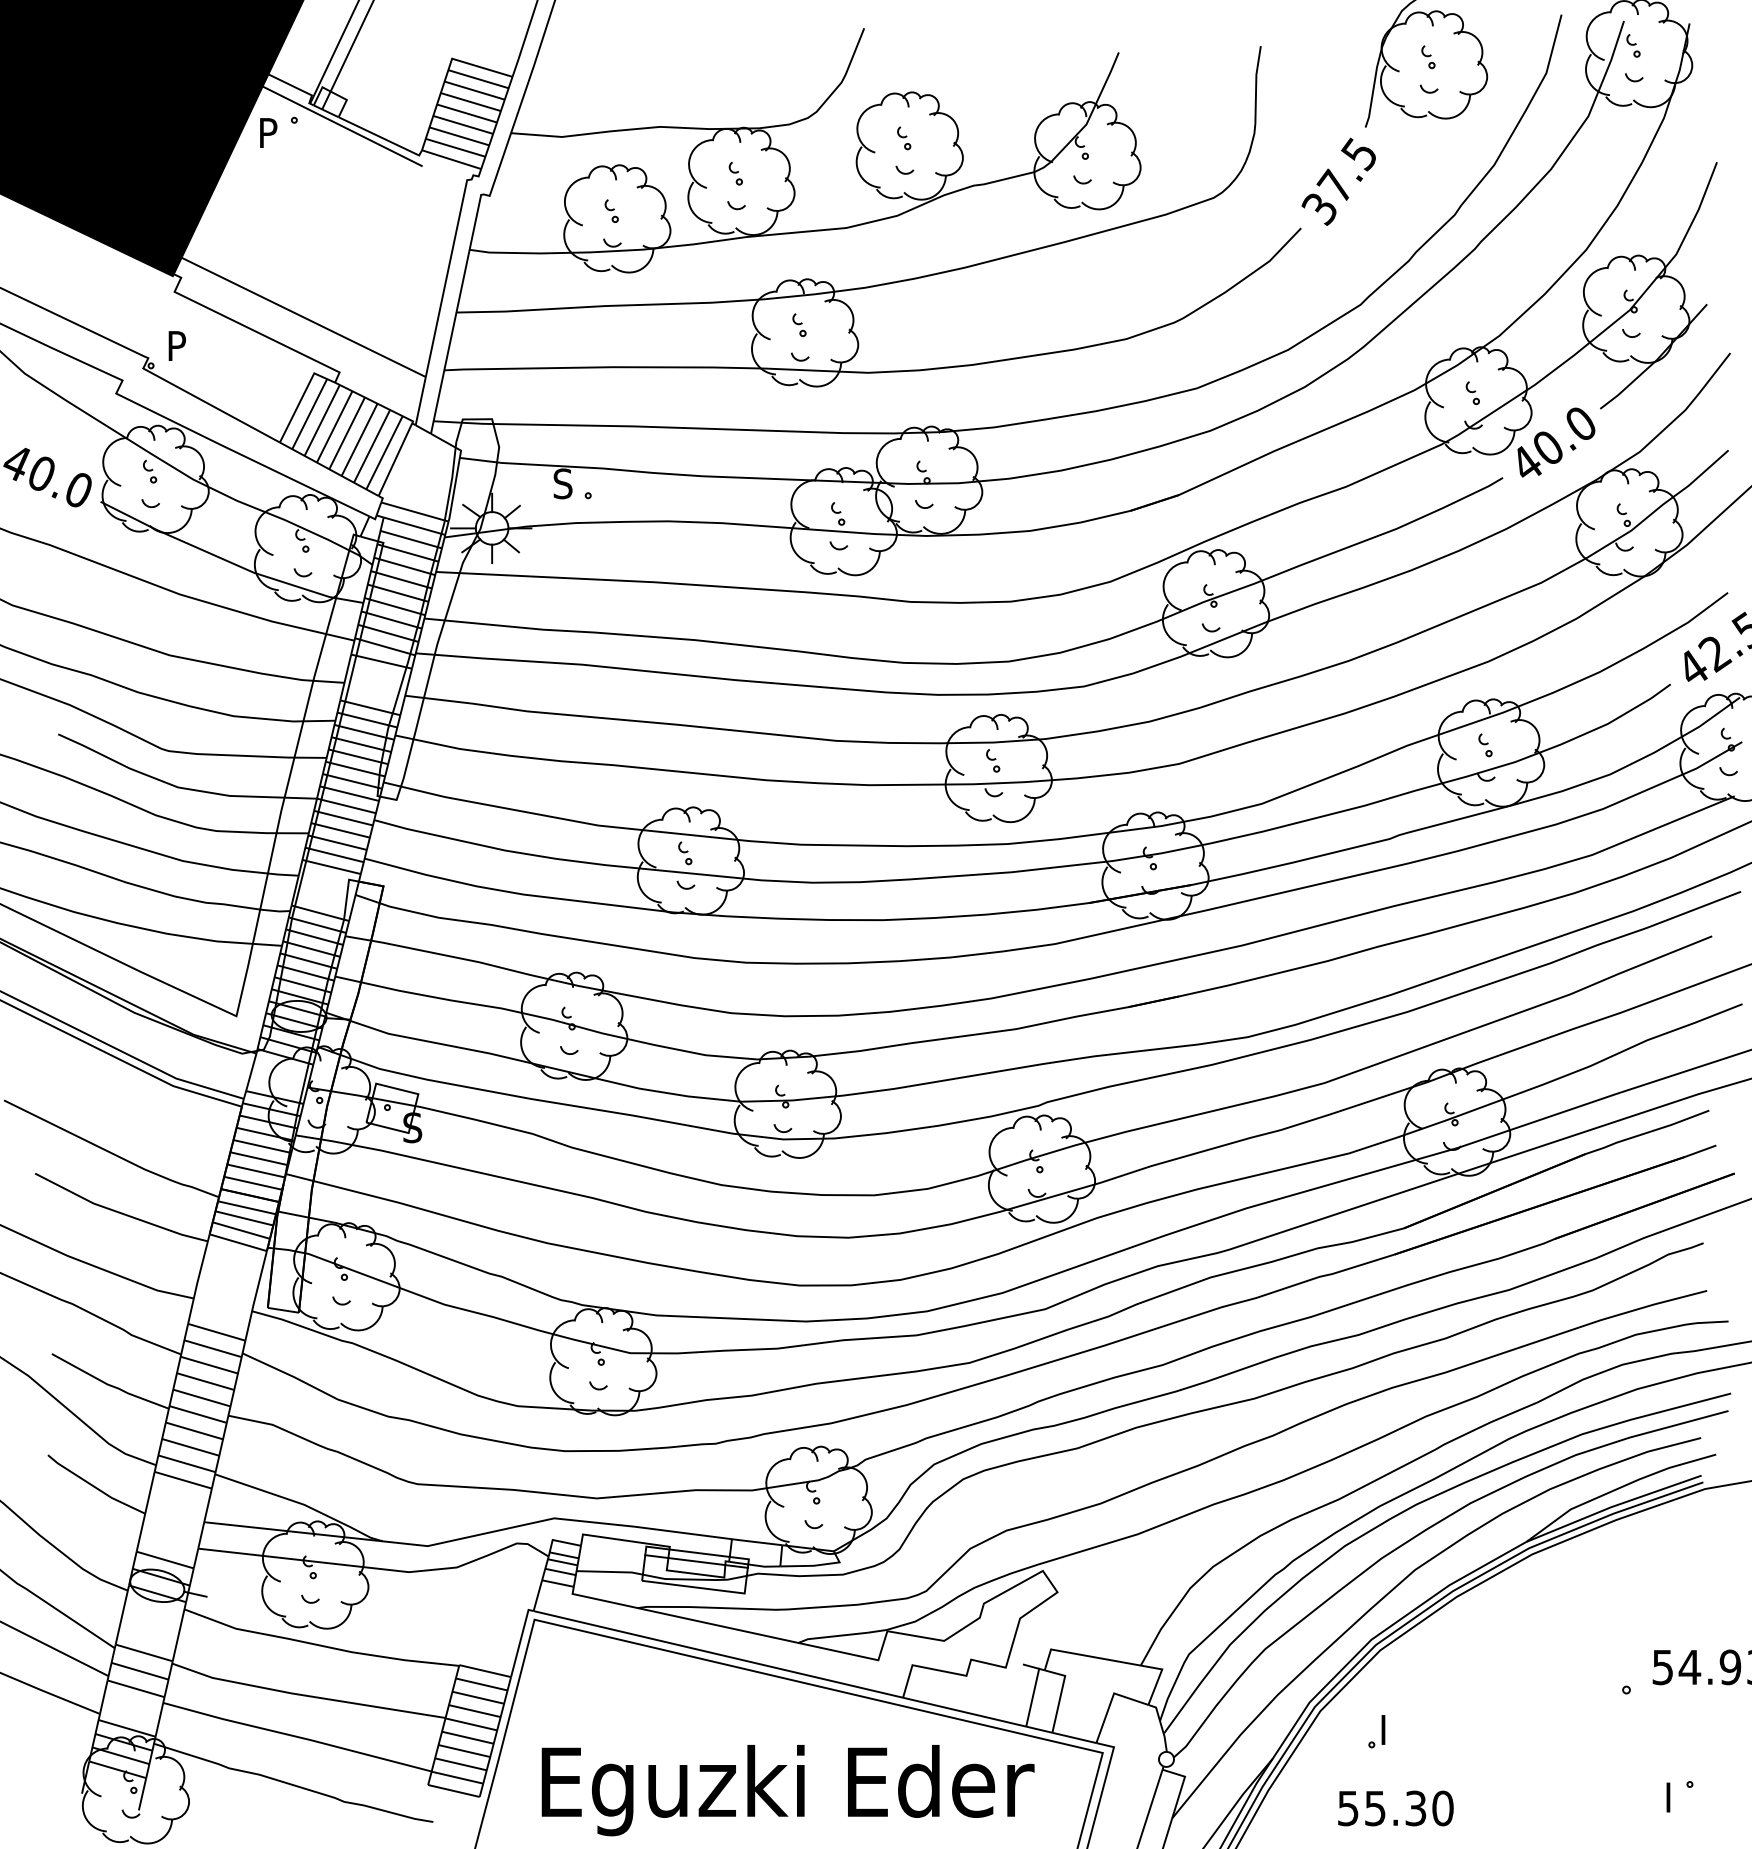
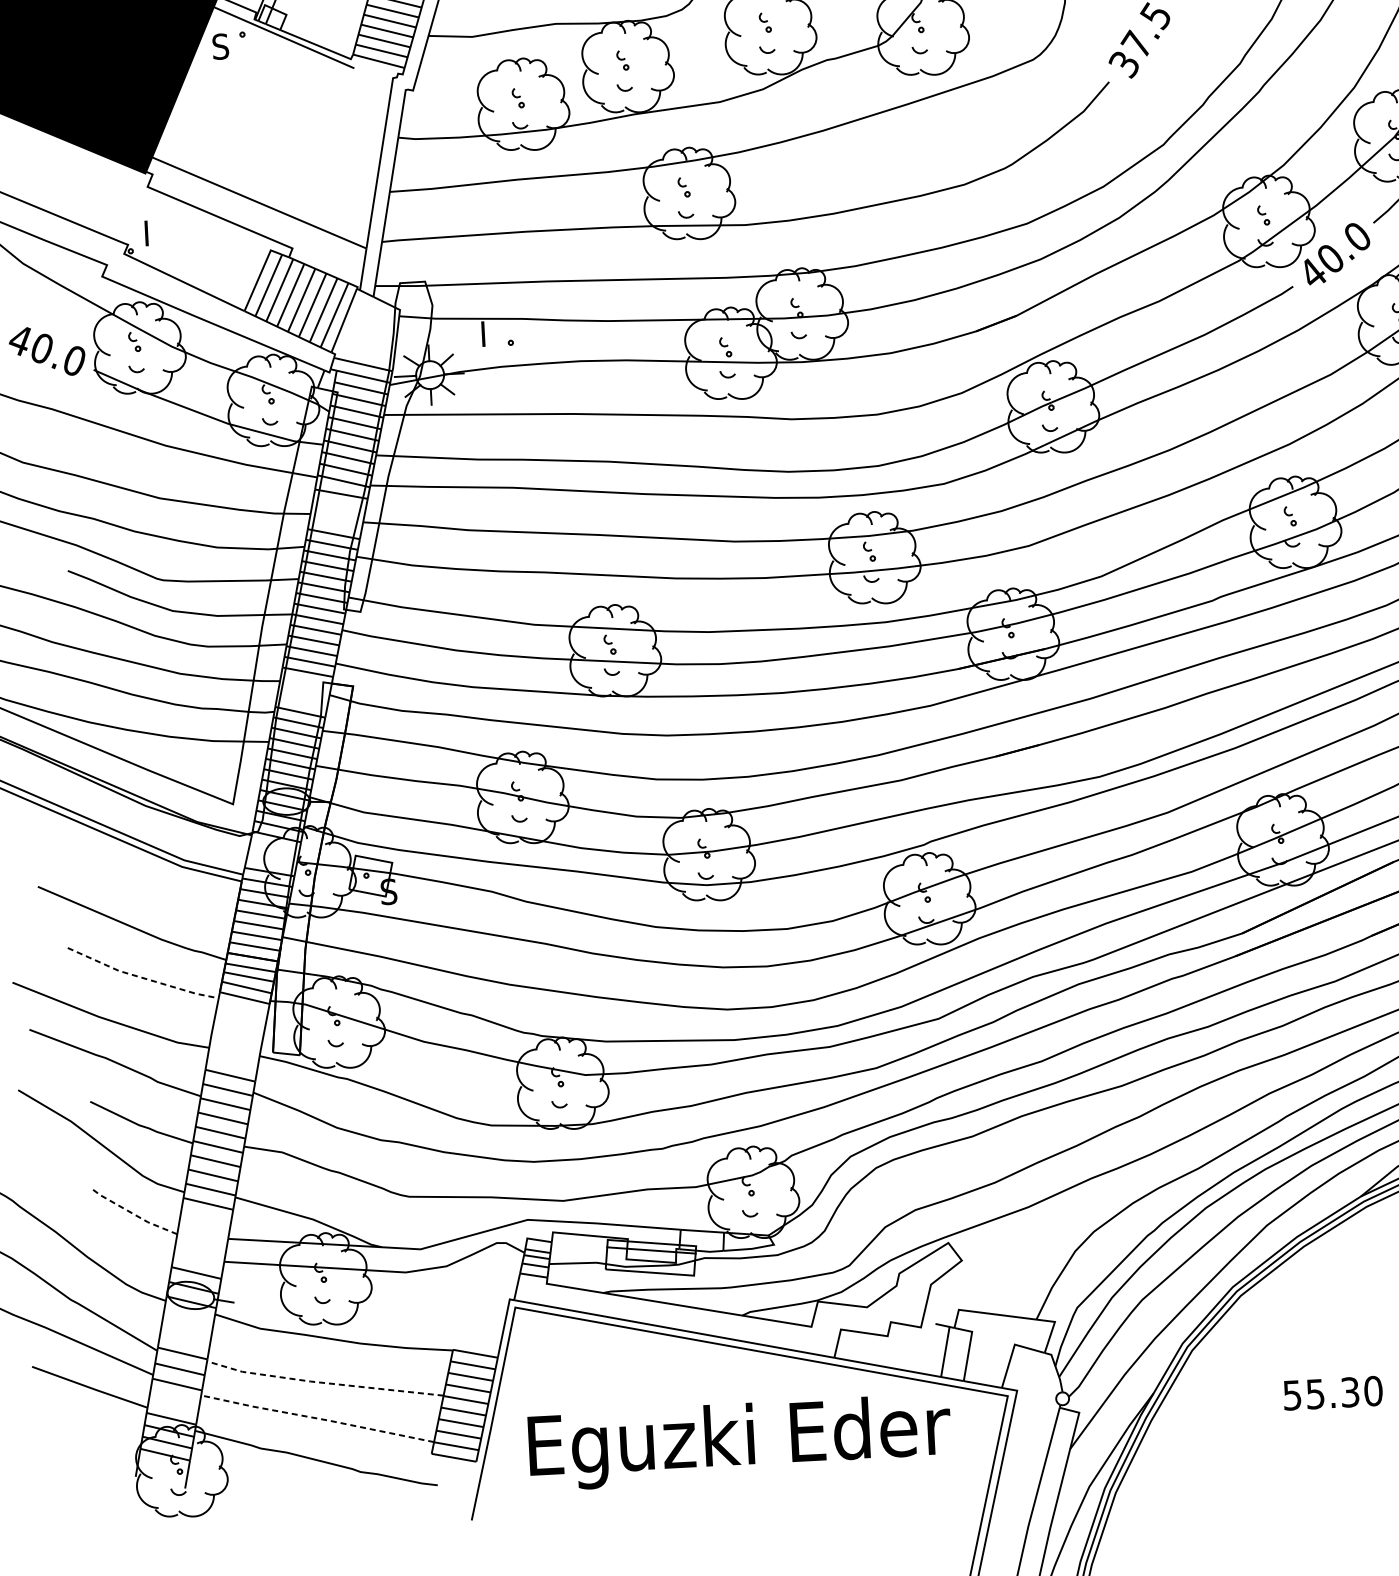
text: (268, 132) -> (220, 46), P -> S
text: (178, 339) -> (153, 227), P -> I
text: (562, 483) -> (488, 333), S -> I
line: (119, 1212) -> (141, 977), solid -> dashed
line: (95, 1487) -> (133, 1214), solid -> dashed
line: (306, 1695) -> (323, 1382), solid -> dashed
part: (1376, 1731) -> (1241, 1365), removed
line: (297, 1737) -> (317, 1419), solid -> dashed
text: (1395, 1808) -> (1332, 1393), moved

